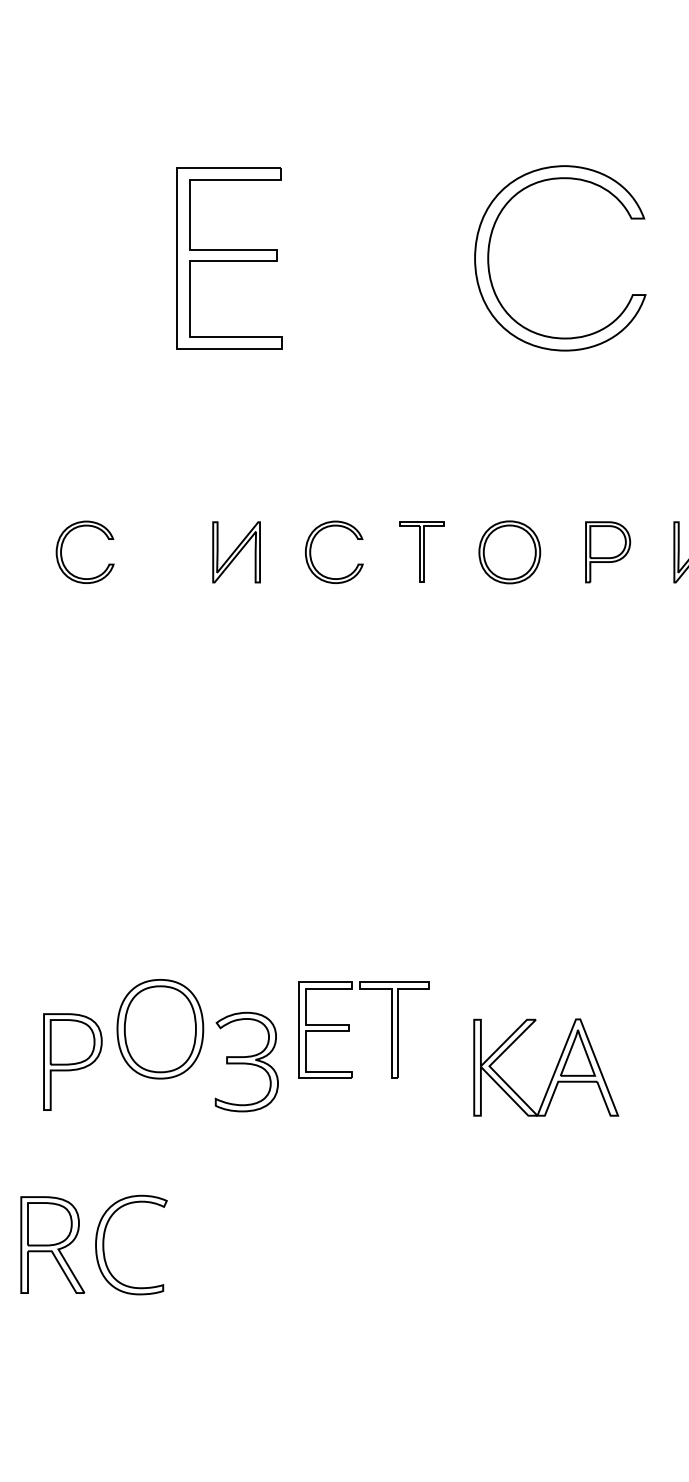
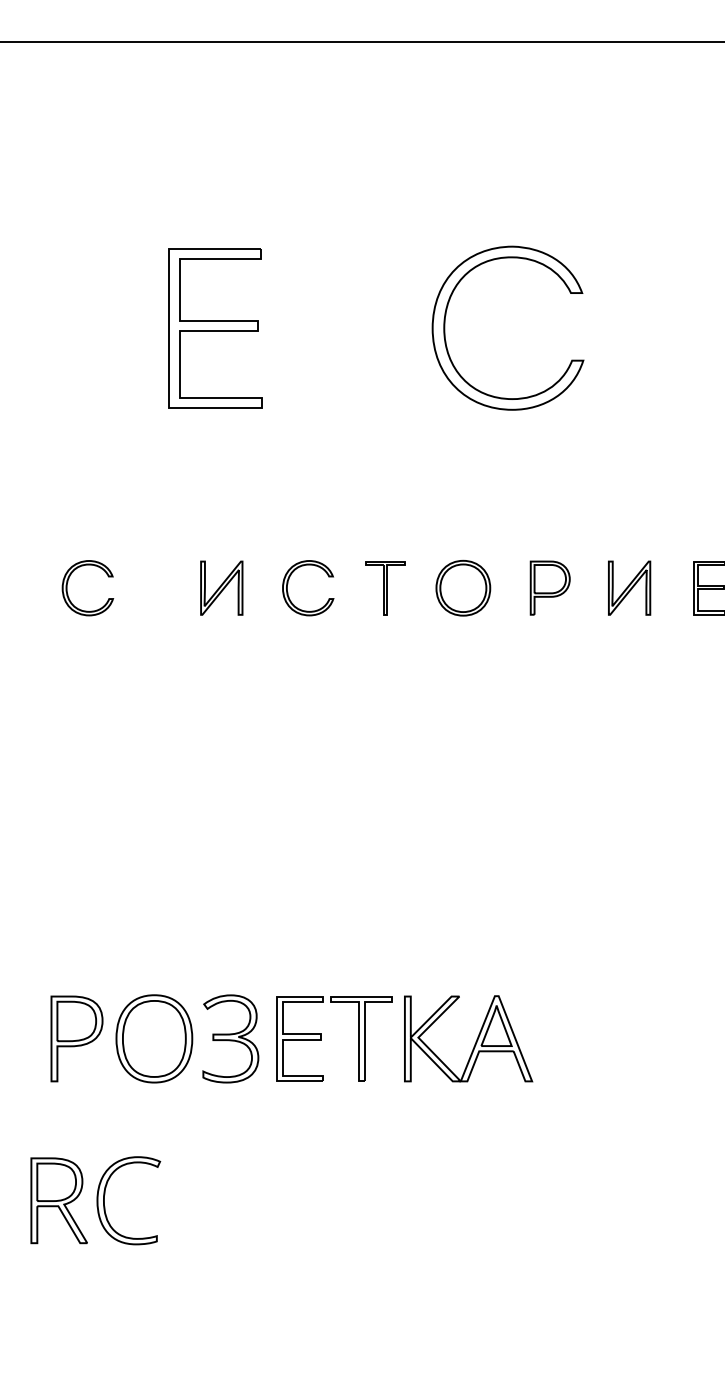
part: (160, 1028) -> (154, 1038), moved
part: (349, 1029) -> (321, 1038), moved
part: (554, 1070) -> (475, 1041), moved

